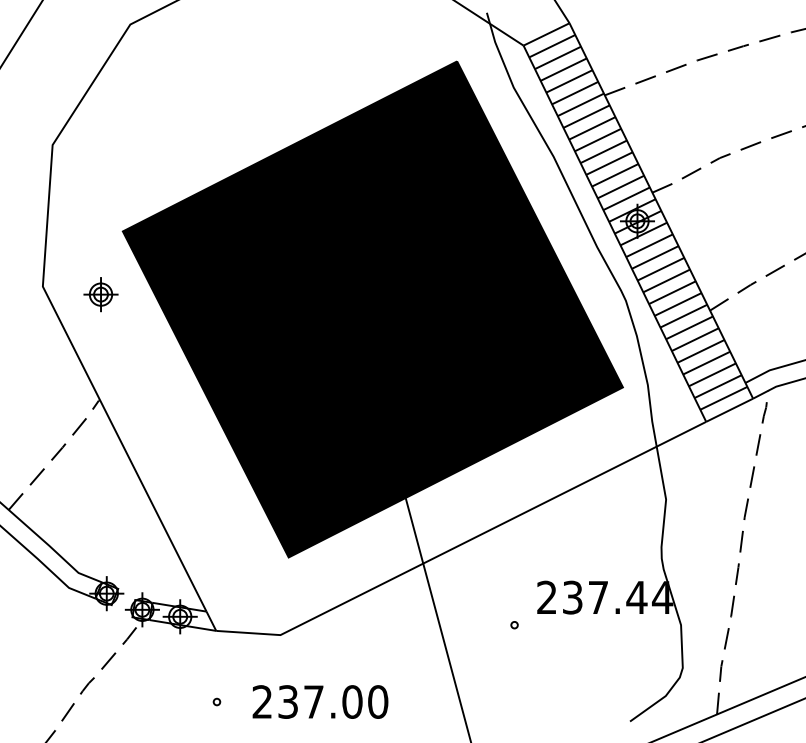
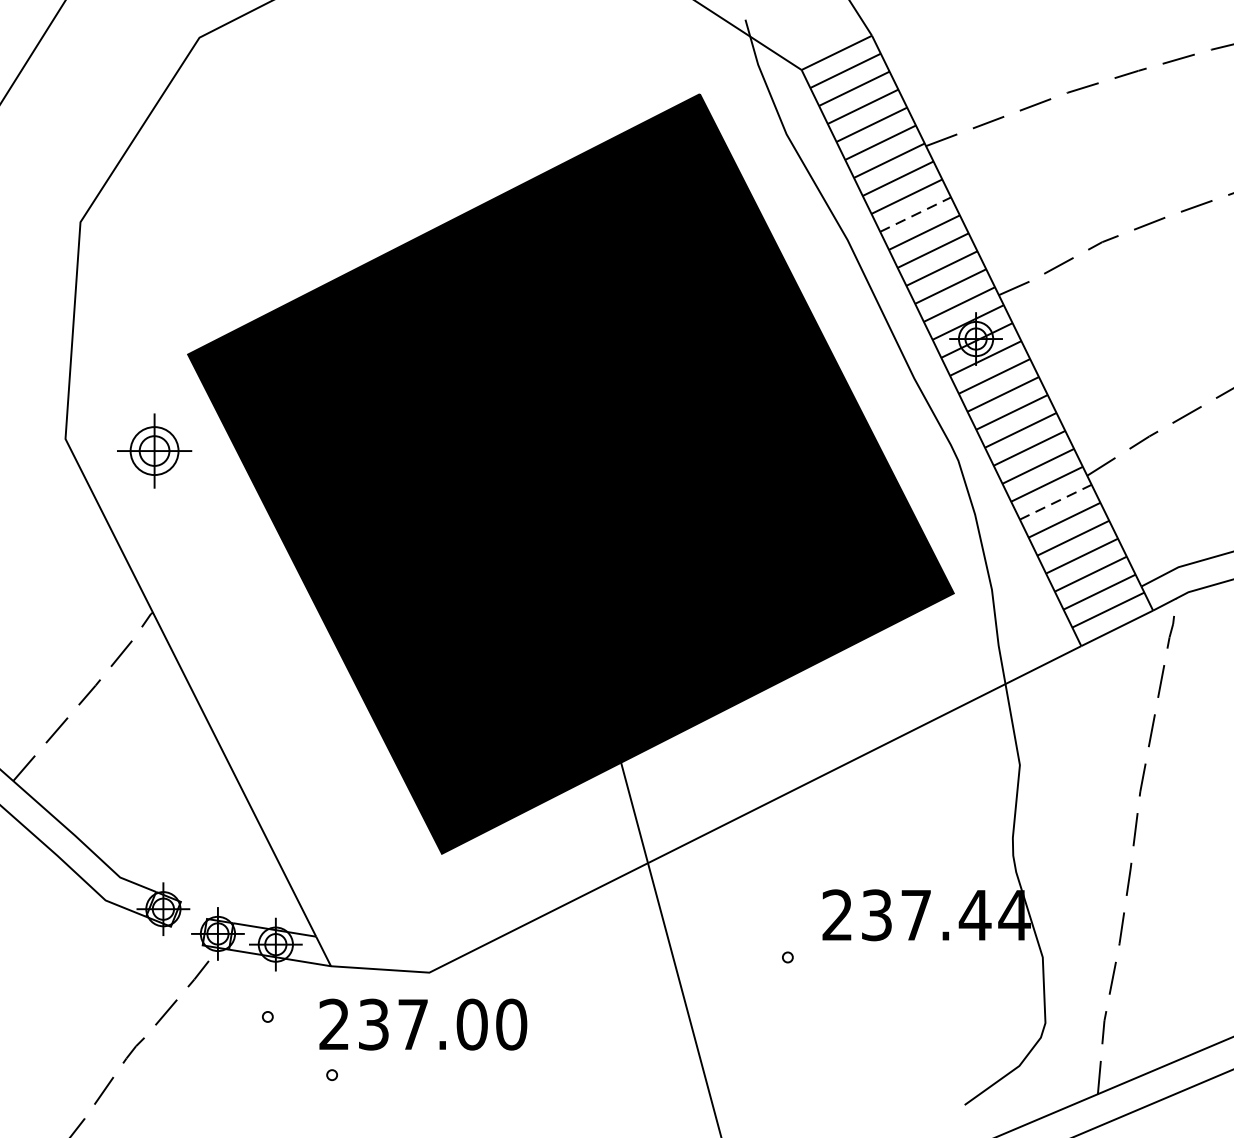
line: (598, 140) -> (916, 215), solid -> dashed
part: (100, 294) -> (153, 451), size x1.4
line: (689, 327) -> (1055, 501), solid -> dashed
part: (174, 663) -> (267, 1016), added
text: (320, 701) -> (423, 1023), moved

